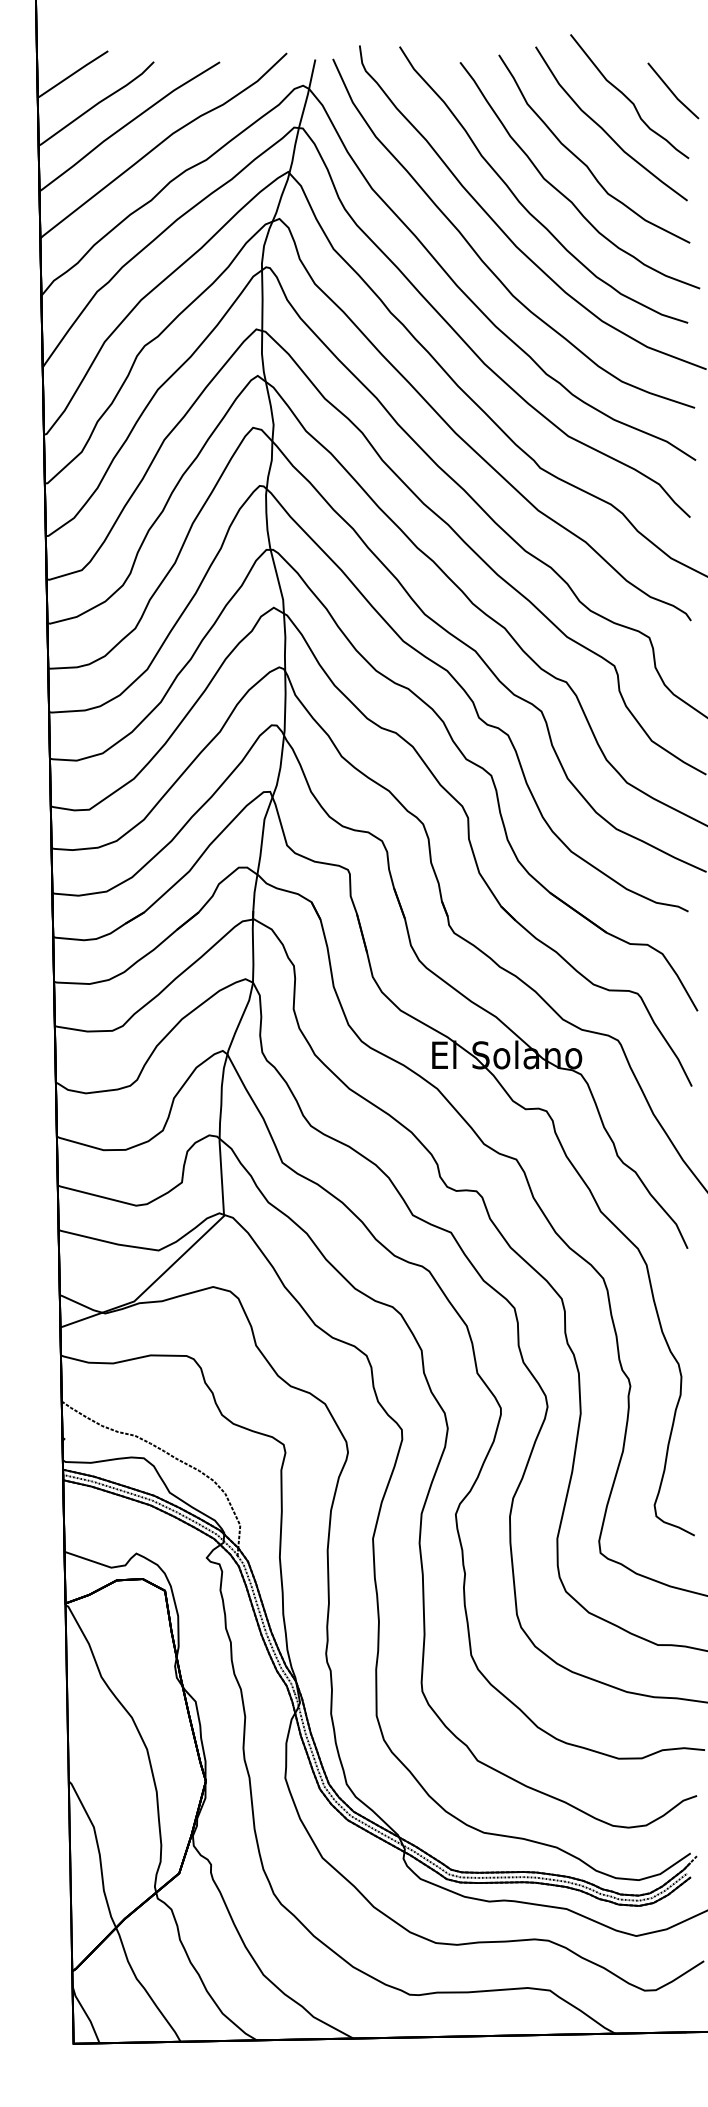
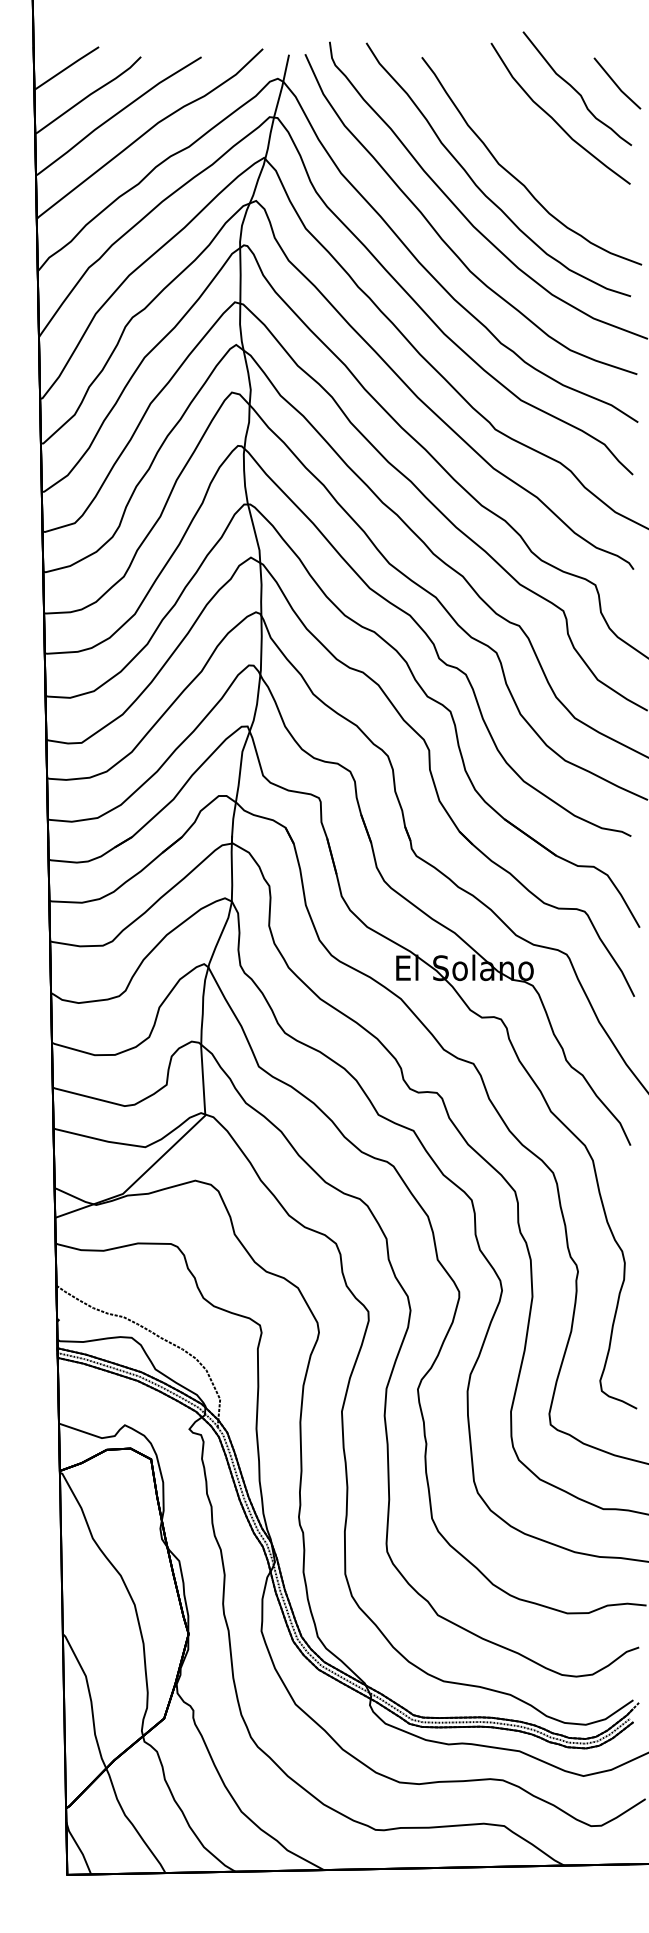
curve: (582, 160) -> (534, 147), removed

